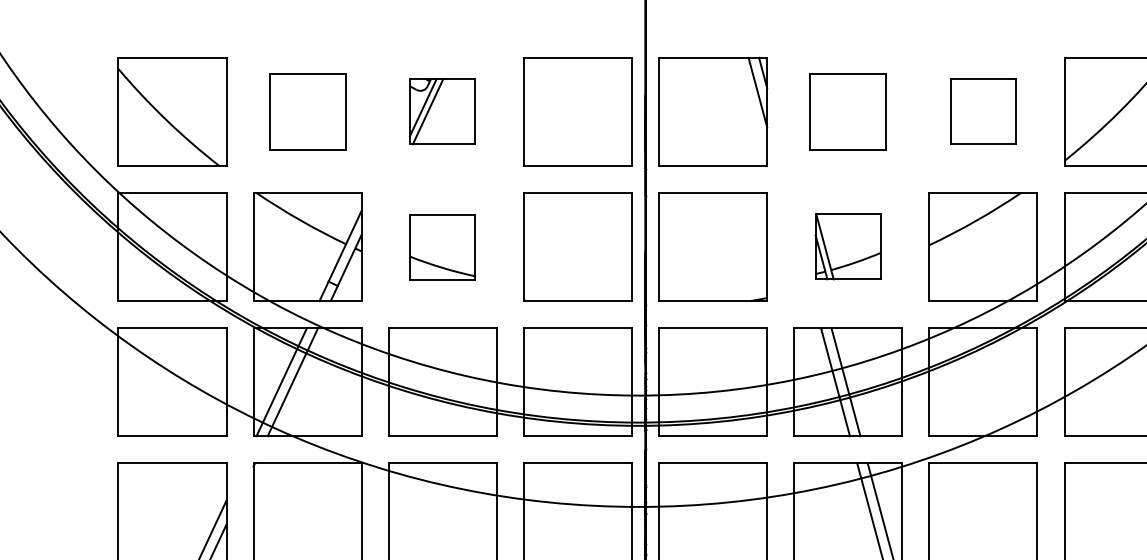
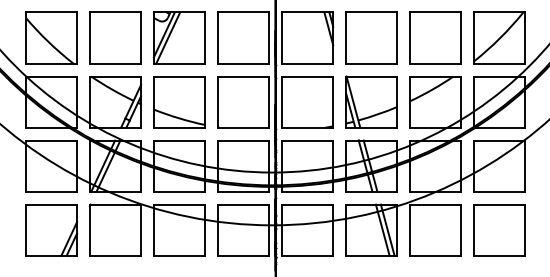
part: (307, 110) -> (115, 37), size x1.43
part: (440, 110) -> (178, 37), size x1.67
part: (847, 110) -> (371, 37), size x1.43
part: (982, 110) -> (435, 37), size x1.67
part: (847, 245) -> (371, 101), size x1.67
part: (442, 247) -> (179, 102), size x1.67

